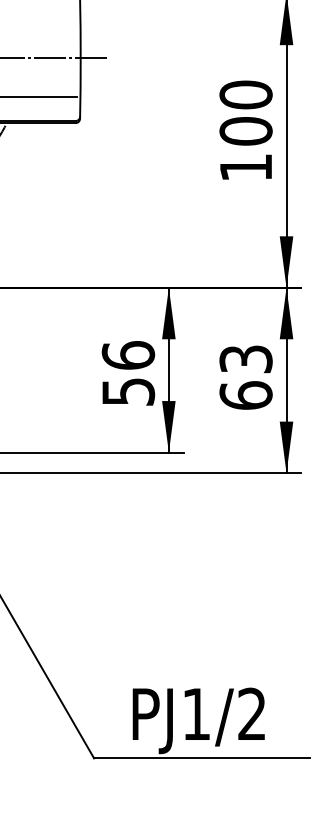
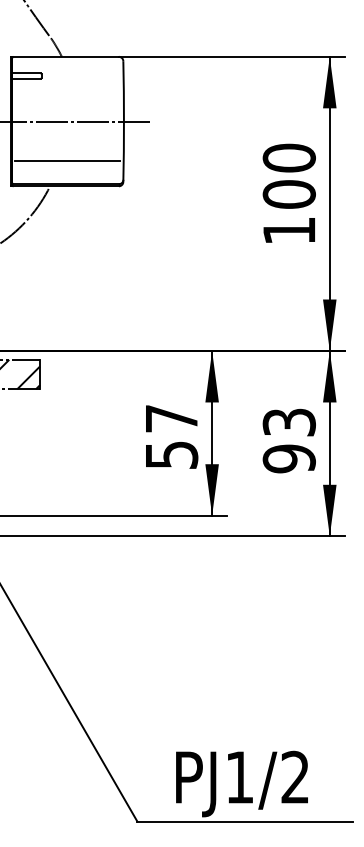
text: (128, 355) -> (171, 418), 56 -> 57
text: (245, 395) -> (288, 458), 63 -> 93

